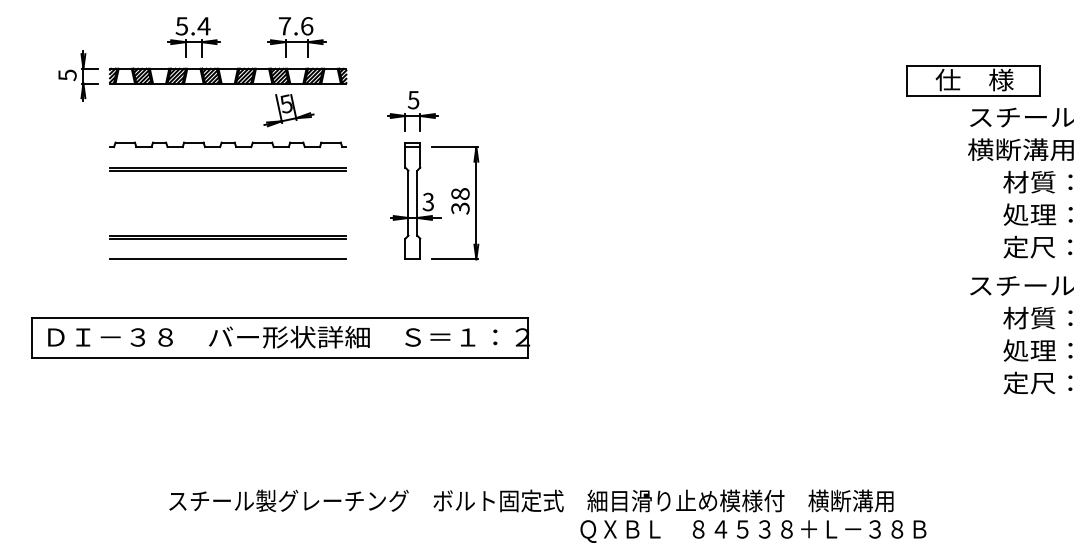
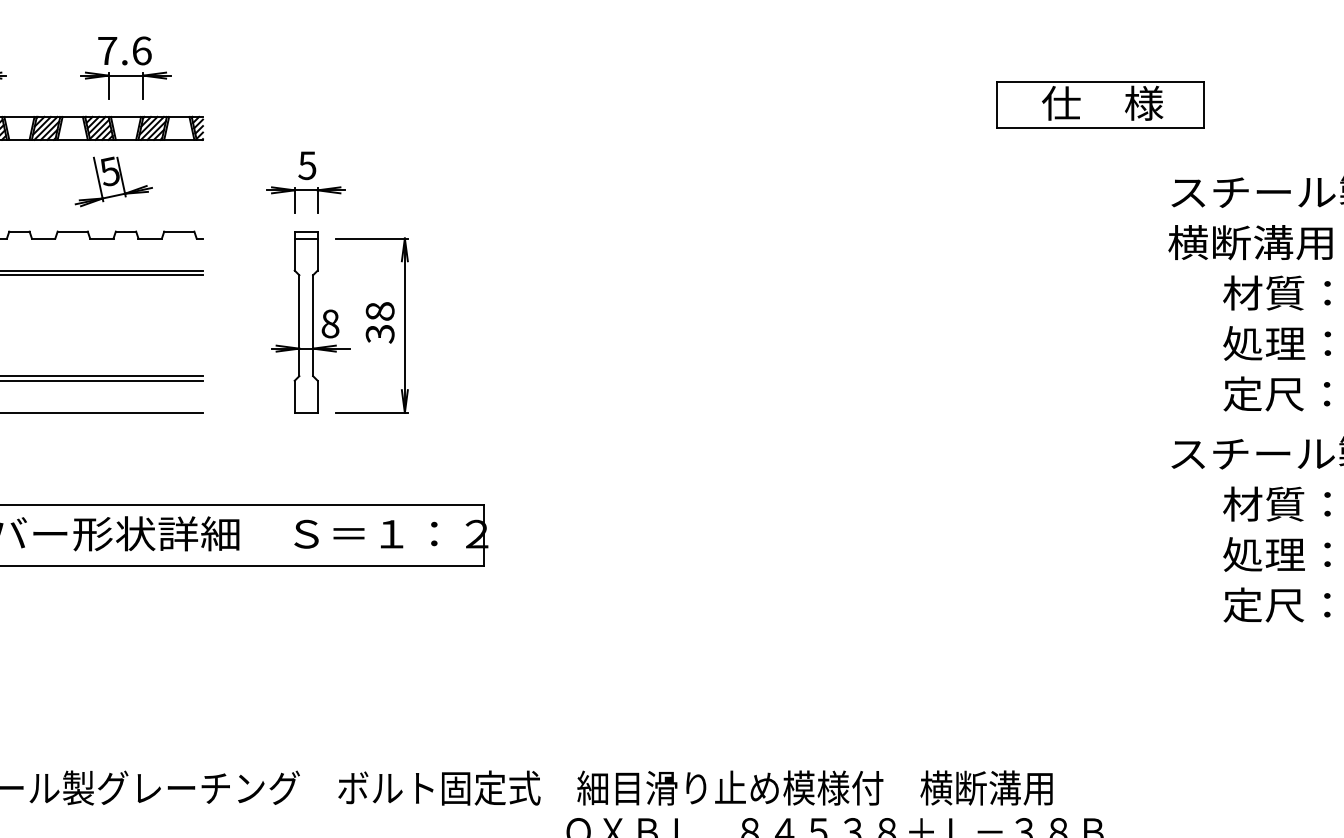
part: (973, 80) -> (1100, 104), moved
text: (428, 201) -> (330, 323), 3 -> 8

